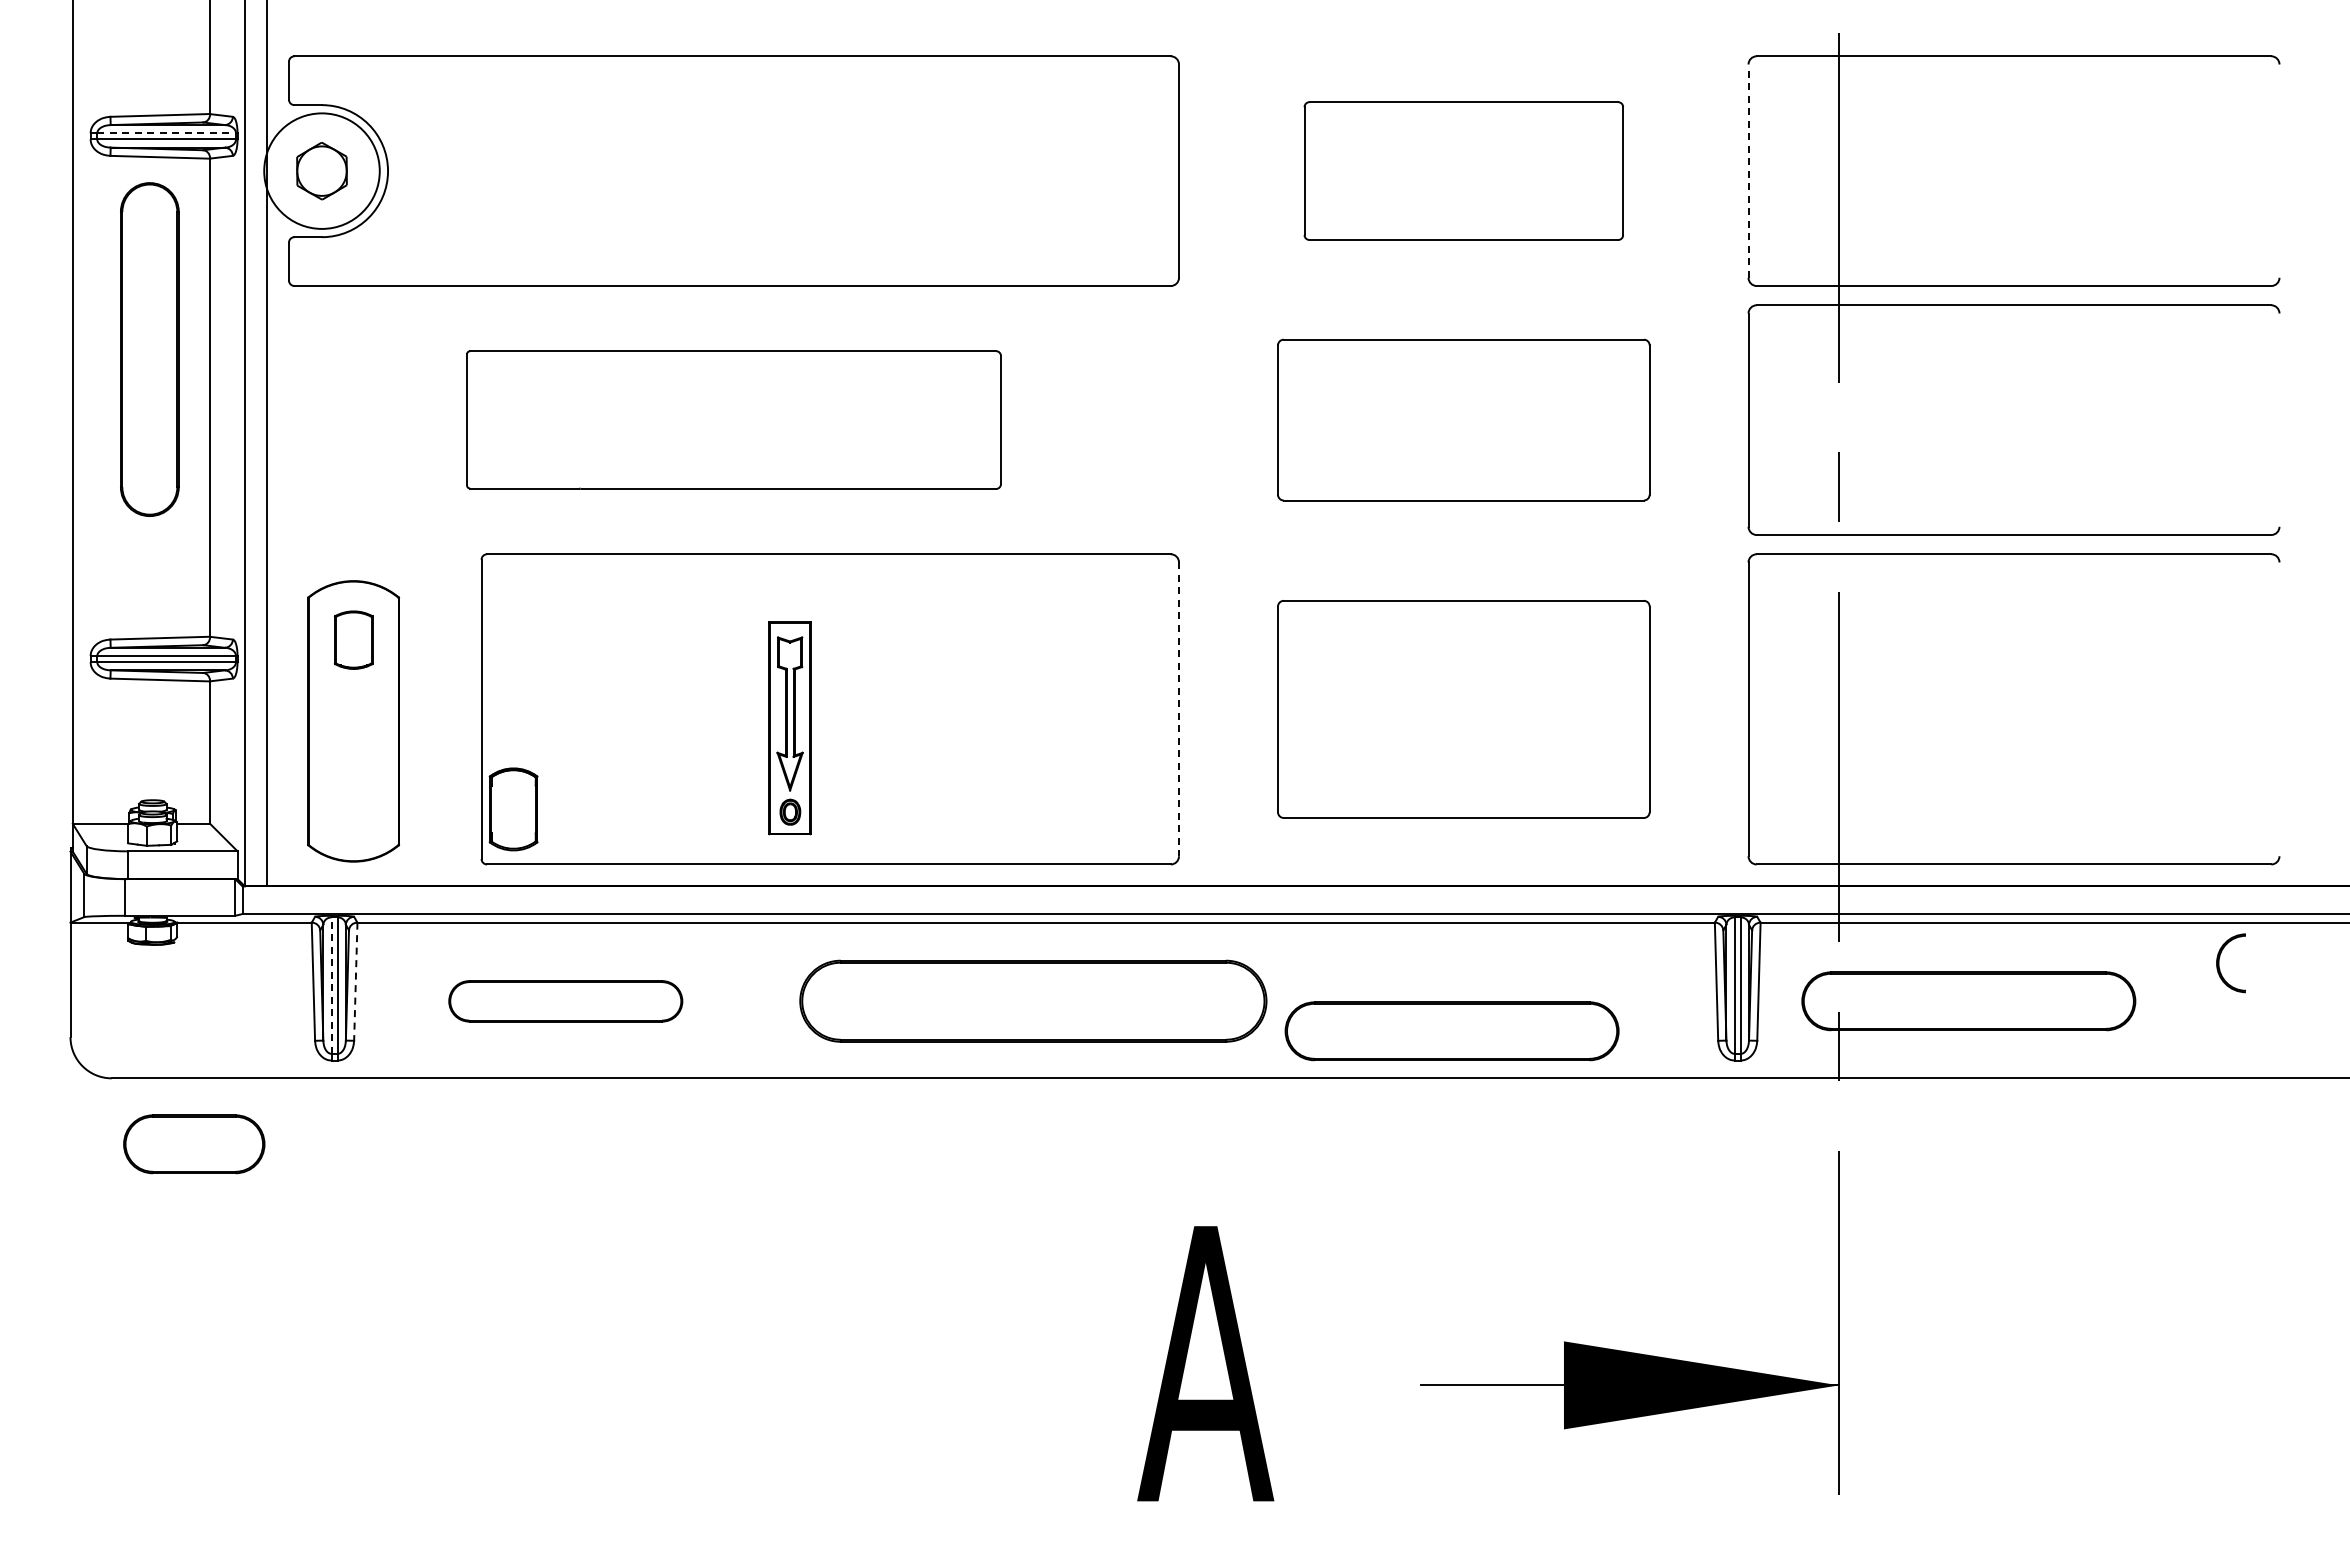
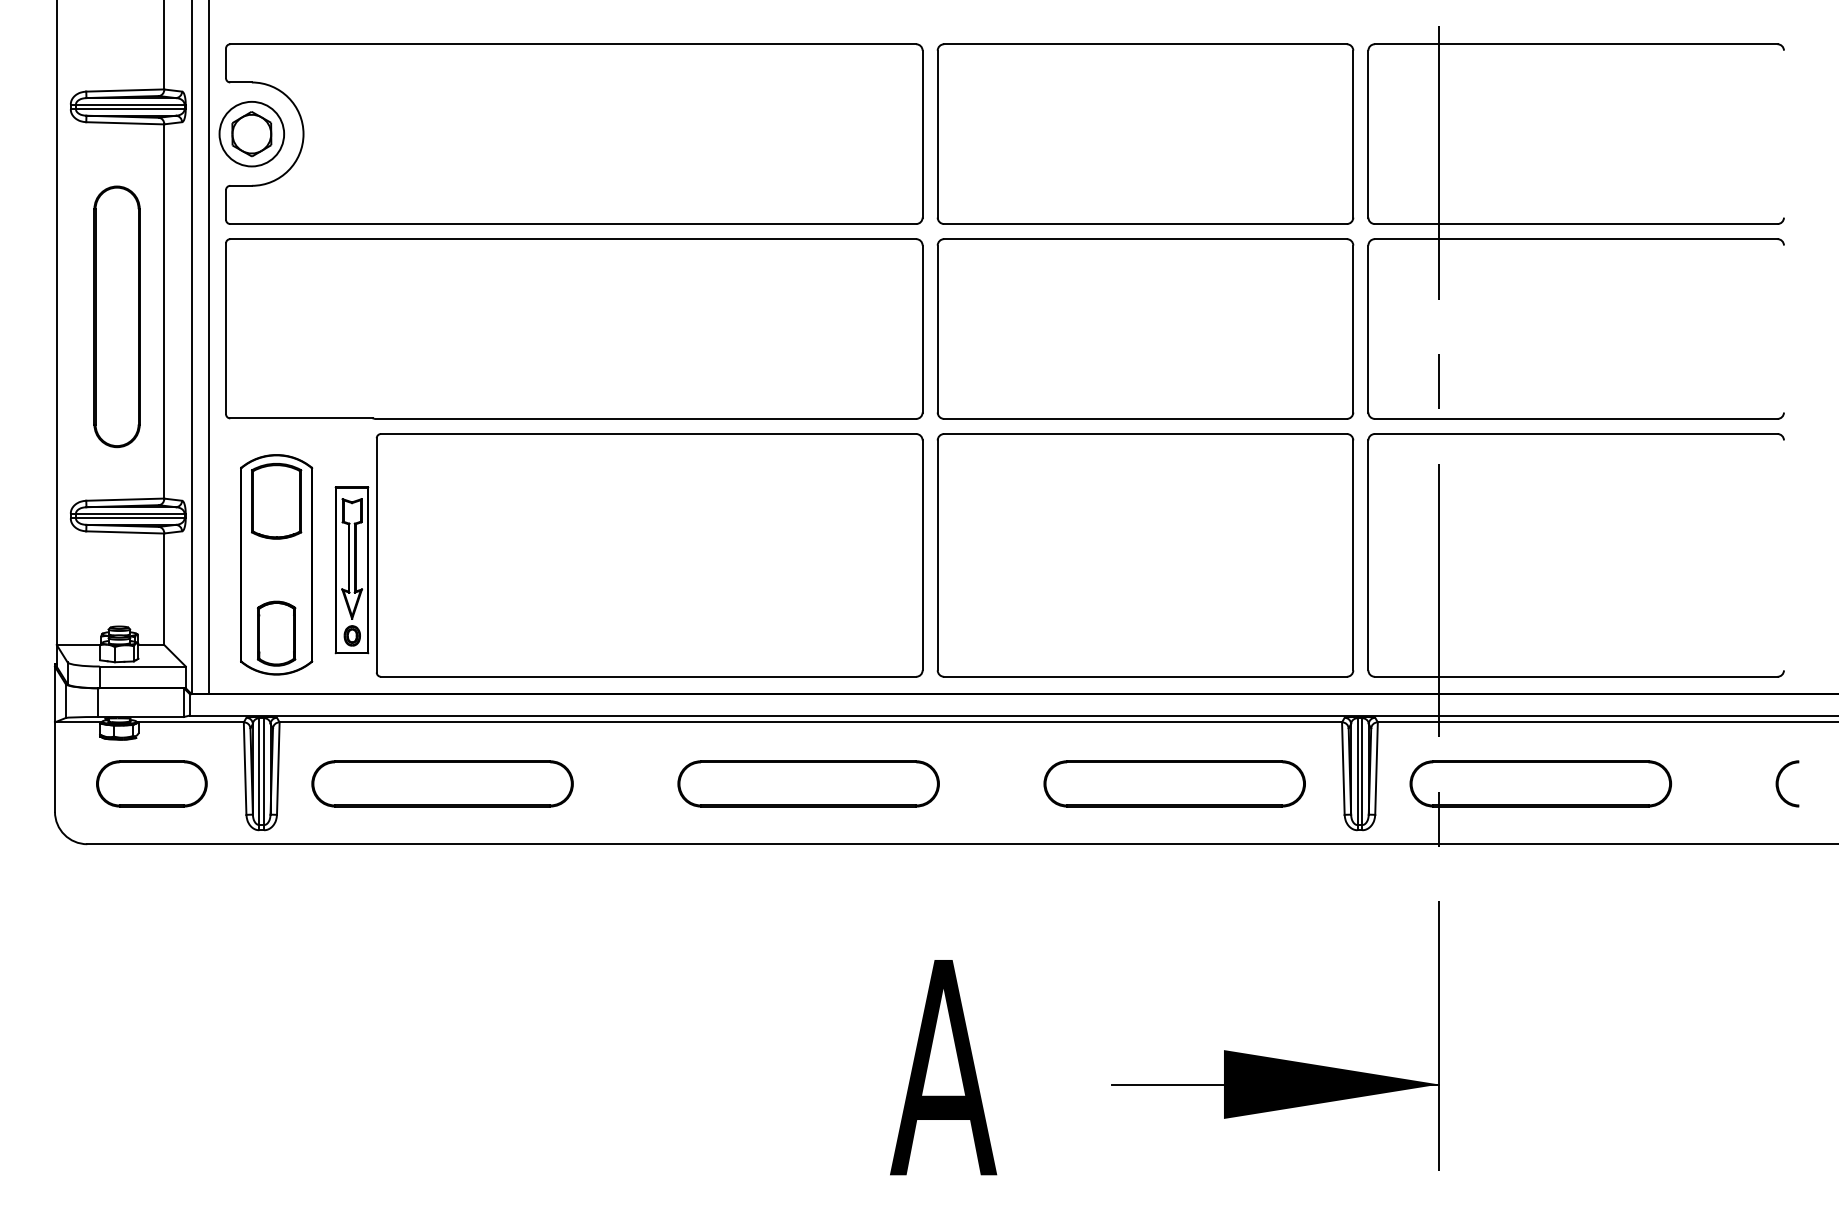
line: (167, 133) -> (130, 104), dashed -> solid
circle: (321, 170) -> (251, 133), size x0.71
part: (1463, 170) -> (1145, 133), size x1.67
line: (1748, 171) -> (1368, 134), dashed -> solid
part: (149, 349) -> (116, 316), moved
part: (733, 419) -> (573, 328), size x1.67
part: (1463, 419) -> (1145, 328), size x1.43
part: (353, 639) -> (276, 500), size x1.67
line: (1179, 709) -> (923, 555), dashed -> solid
part: (1463, 709) -> (1145, 555), size x1.43
part: (789, 728) -> (351, 570), moved
part: (513, 809) -> (276, 633), moved
part: (2219, 963) -> (1778, 784), moved
line: (355, 982) -> (278, 769), dashed -> solid
line: (331, 985) -> (259, 771), dashed -> solid
part: (565, 1001) -> (442, 784), size x1.43
part: (1033, 1001) -> (808, 784), size x0.71
part: (1451, 1031) -> (1174, 784), moved
part: (194, 1144) -> (152, 784), moved

